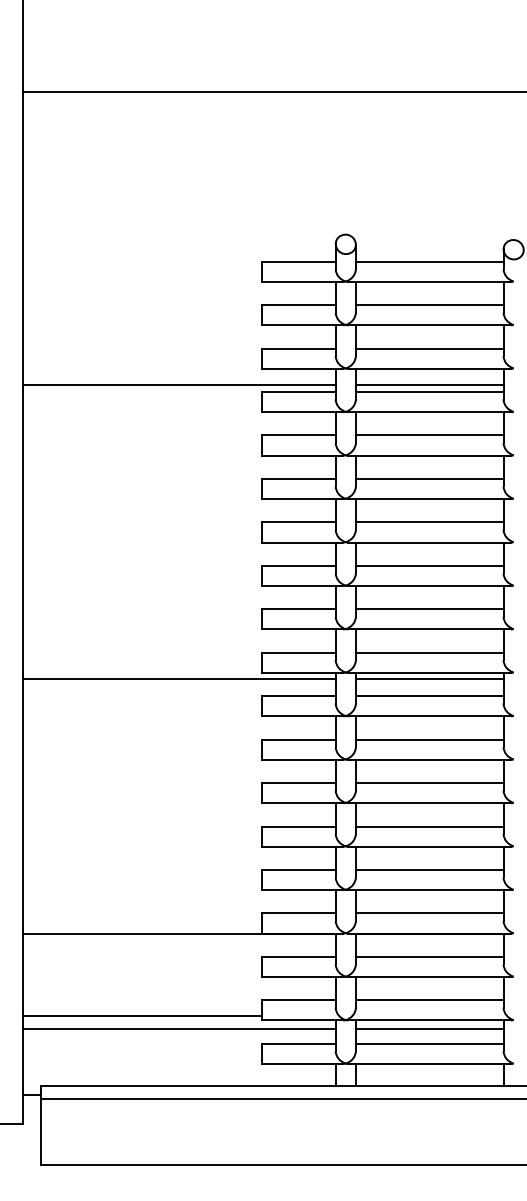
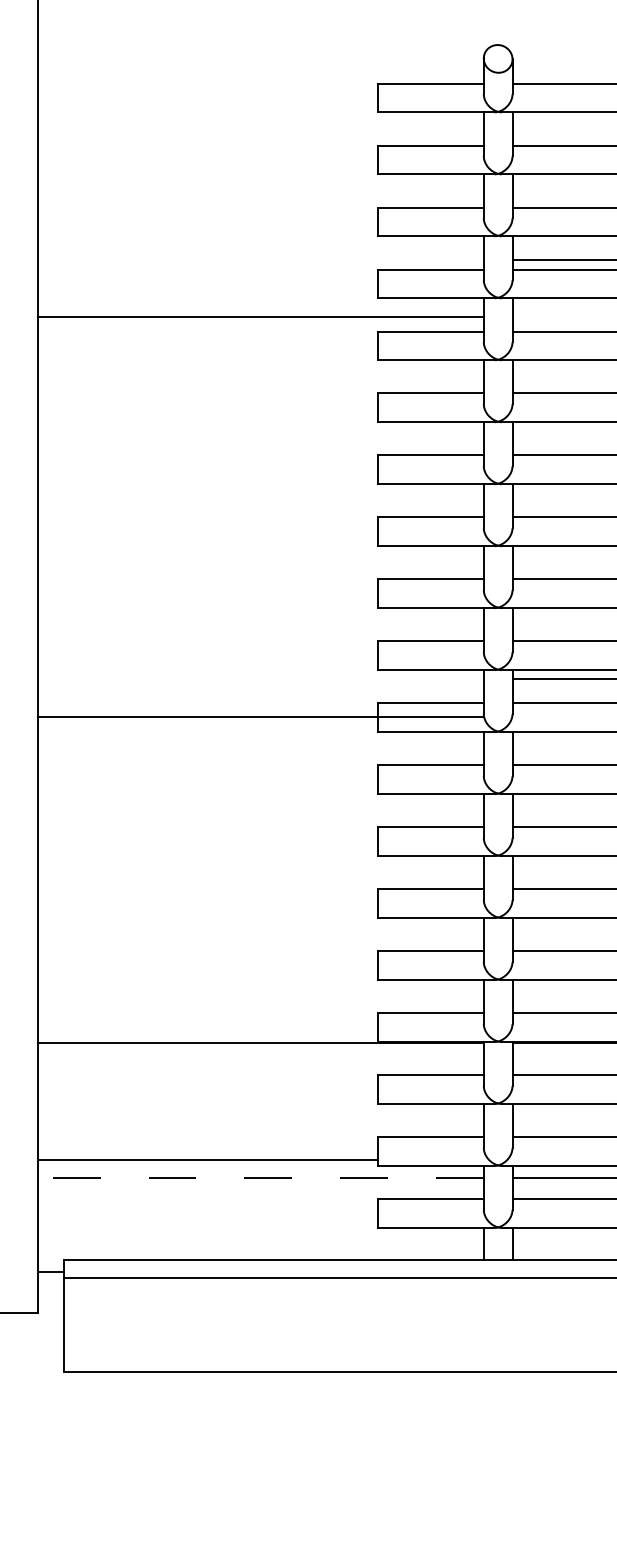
line: (179, 385) -> (260, 317), moved
line: (179, 678) -> (260, 716), moved
line: (178, 1029) -> (259, 1178), solid -> dashed

